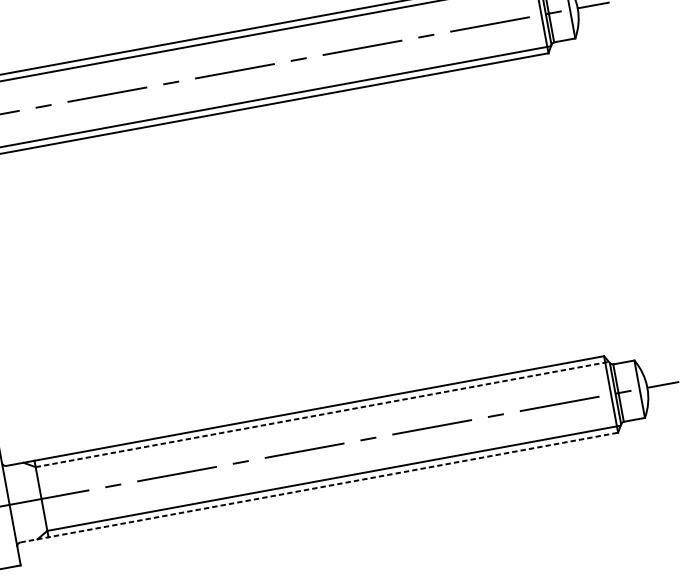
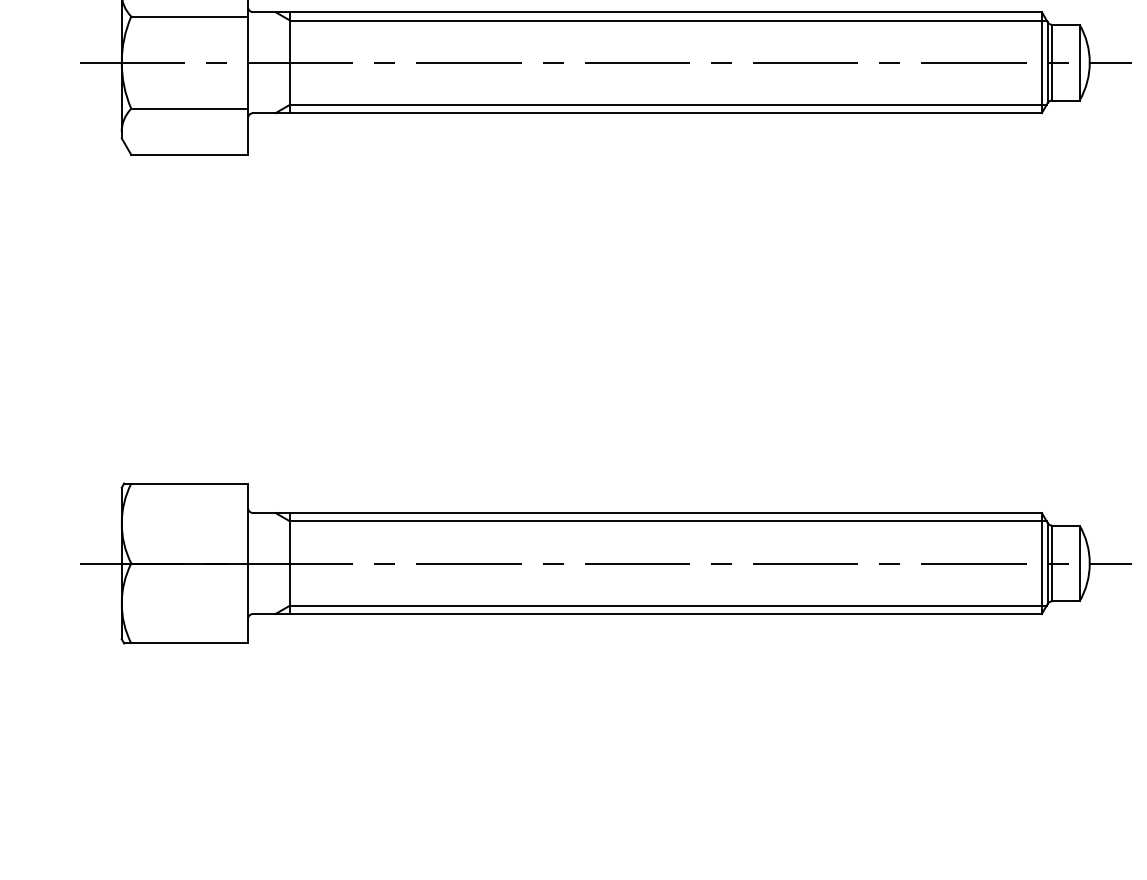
line: (322, 414) -> (668, 521), dashed -> solid
line: (319, 487) -> (647, 614), dashed -> solid

